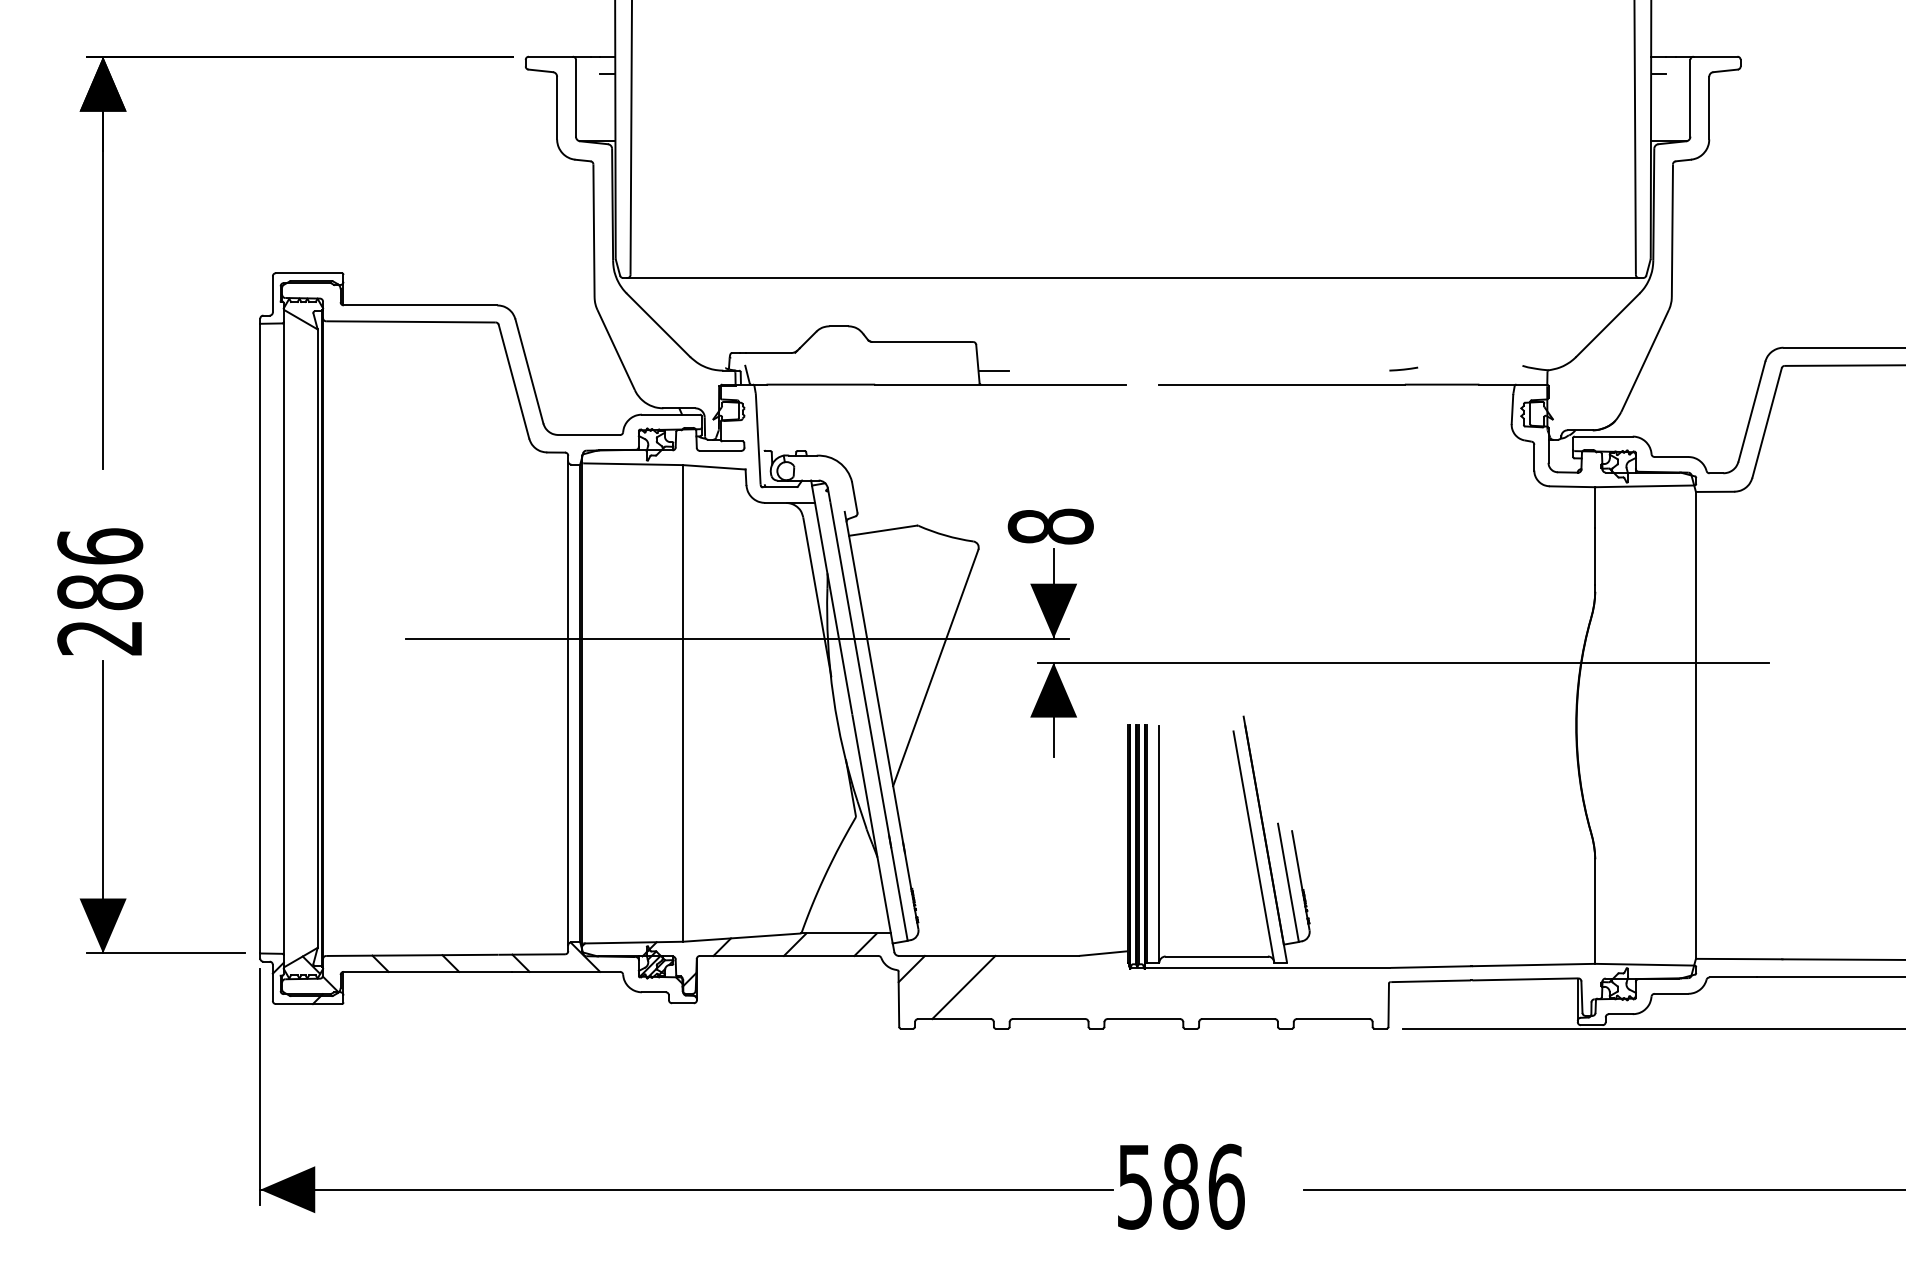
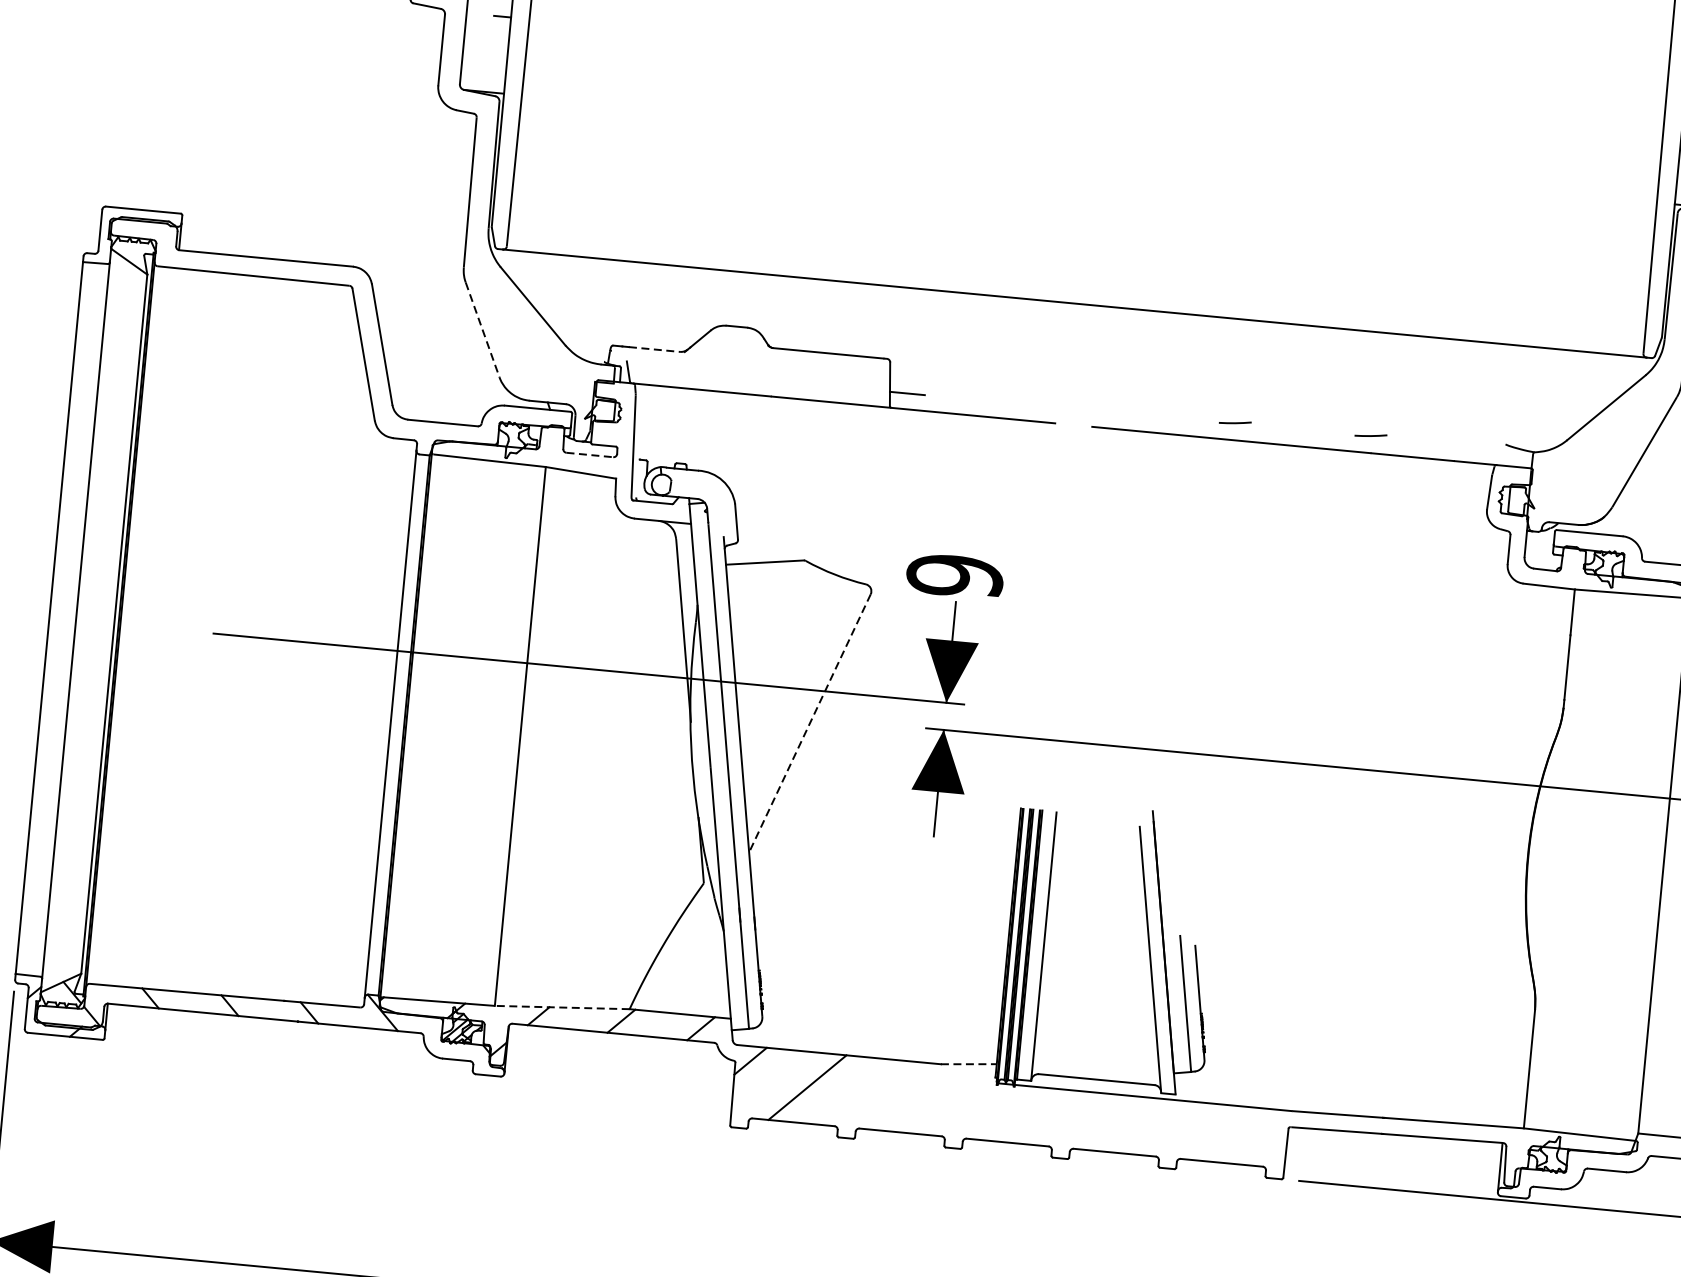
line: (616, 351) -> (482, 331), solid -> dashed
line: (768, 353) -> (654, 349), solid -> dashed
line: (1283, 368) -> (1235, 421), added
line: (720, 450) -> (589, 454), solid -> dashed
text: (1050, 526) -> (954, 575), 8 -> 9
line: (935, 667) -> (809, 722), solid -> dashed
line: (742, 937) -> (562, 1007), solid -> dashed
line: (1104, 953) -> (970, 1064), solid -> dashed

